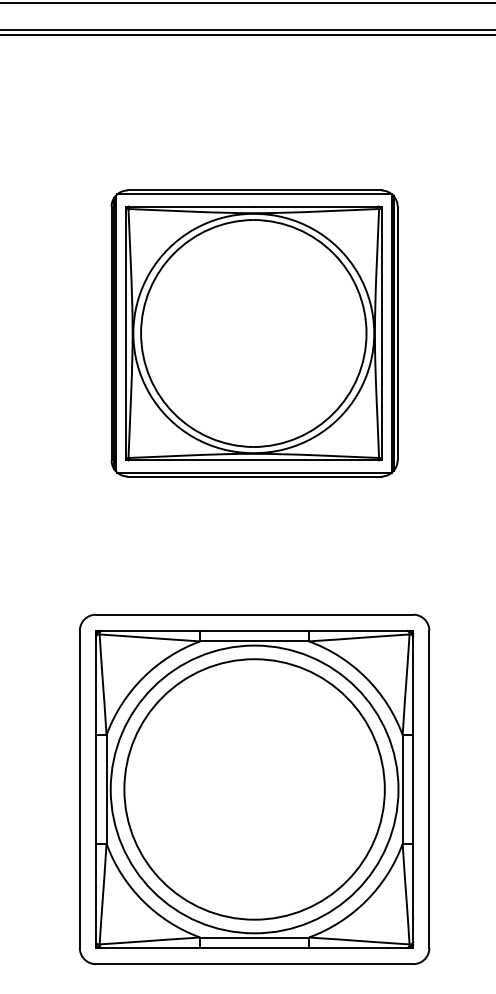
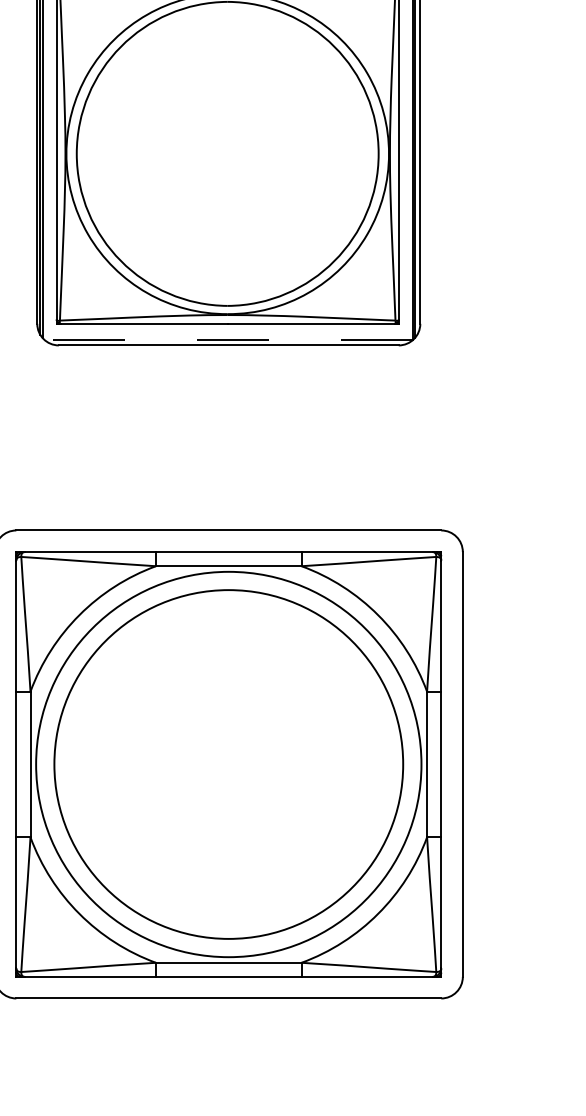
line: (254, 472) -> (228, 340), solid -> dashed

